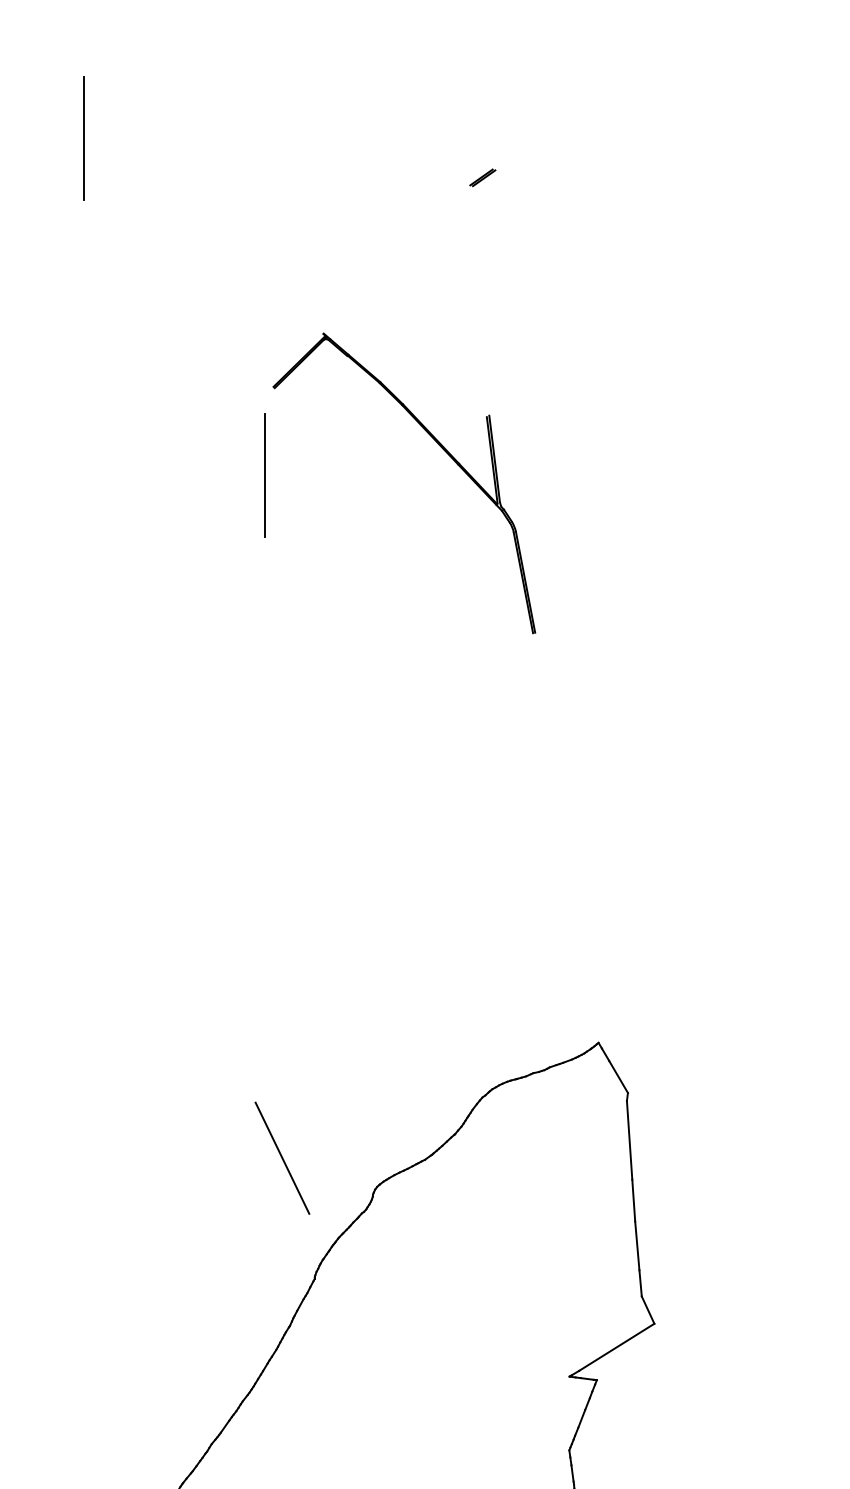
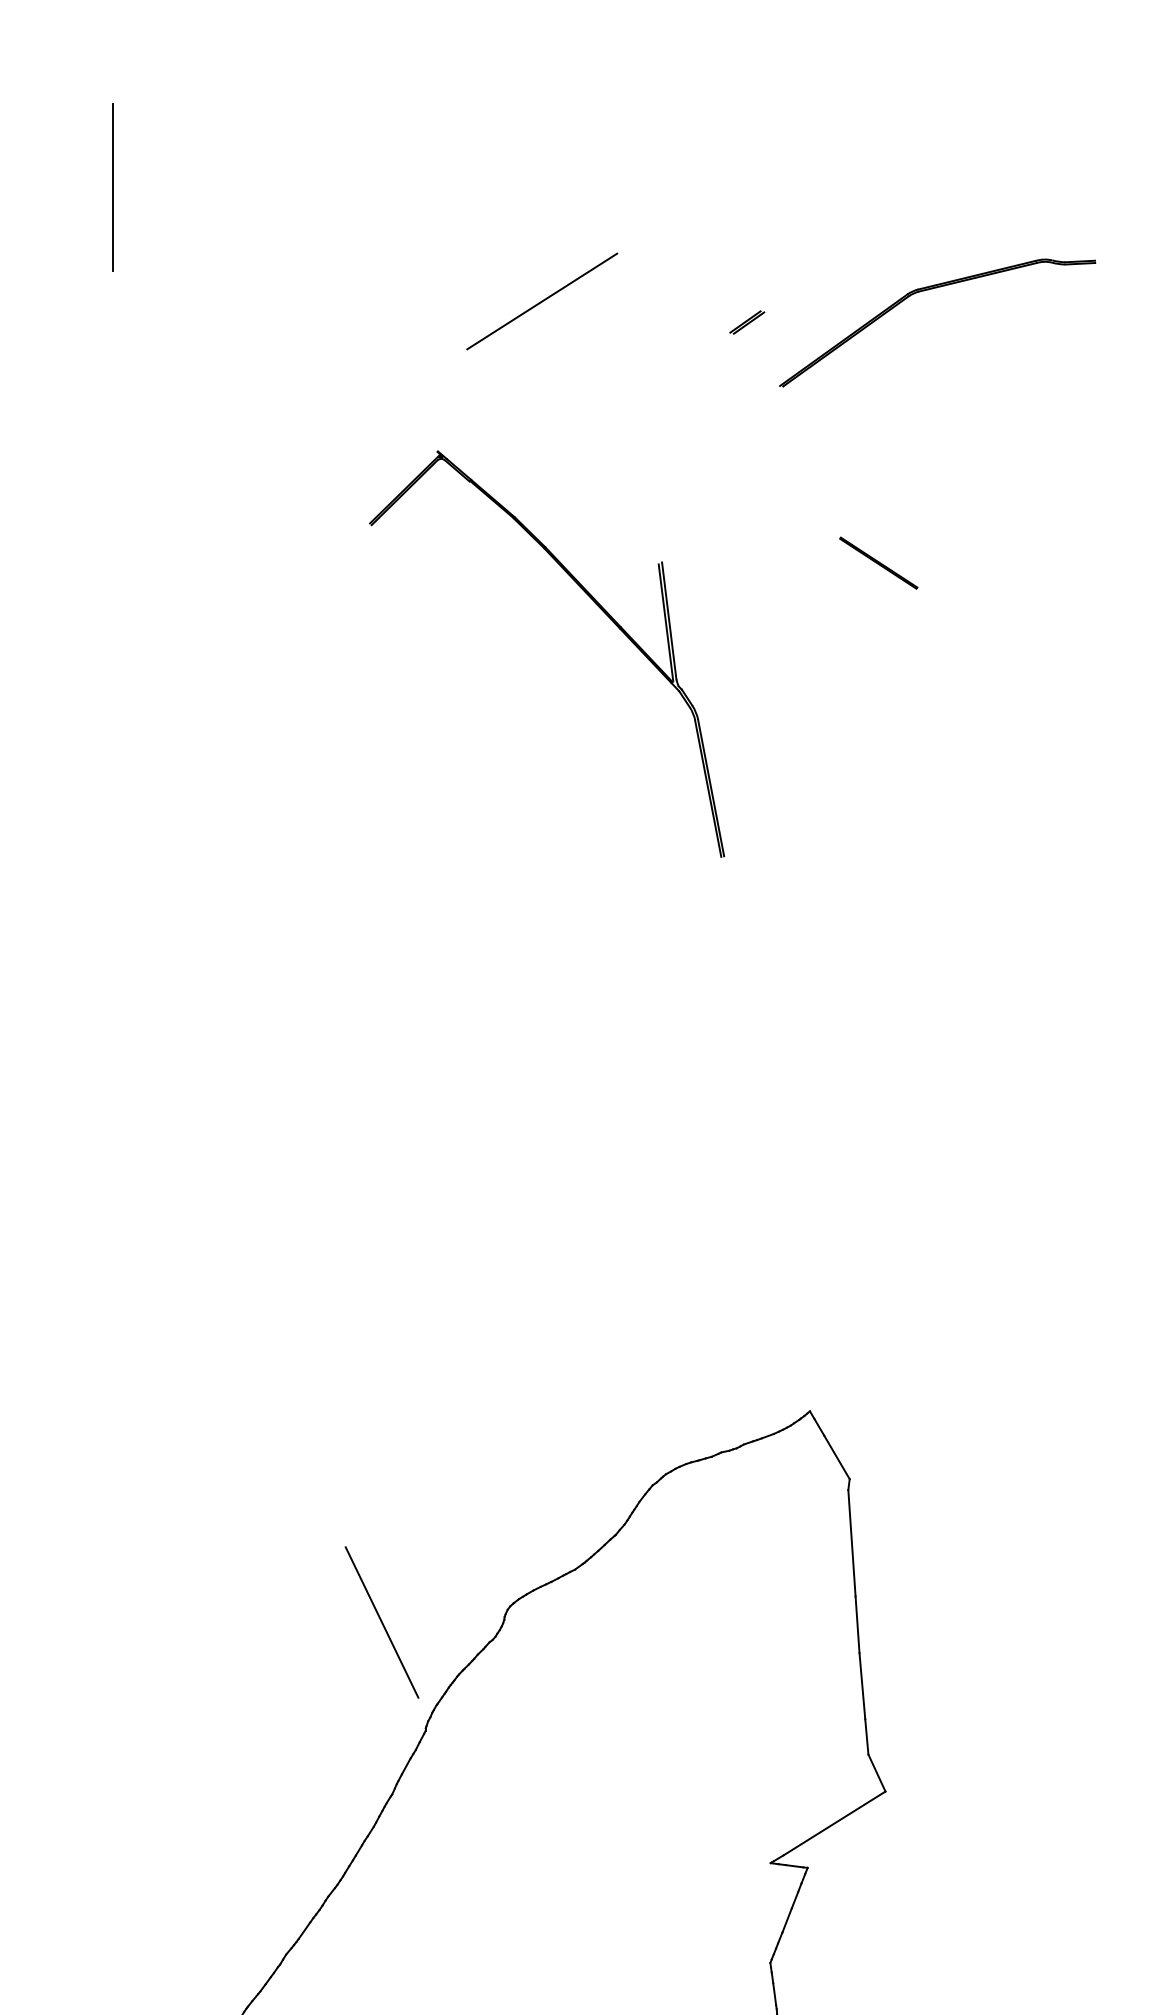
part: (482, 177) -> (747, 322), moved
part: (686, 214) -> (928, 290), added
line: (400, 222) -> (542, 301), added
line: (649, 415) -> (878, 562), added
line: (264, 475) -> (357, 643), removed
line: (282, 1158) -> (381, 1622), moved

